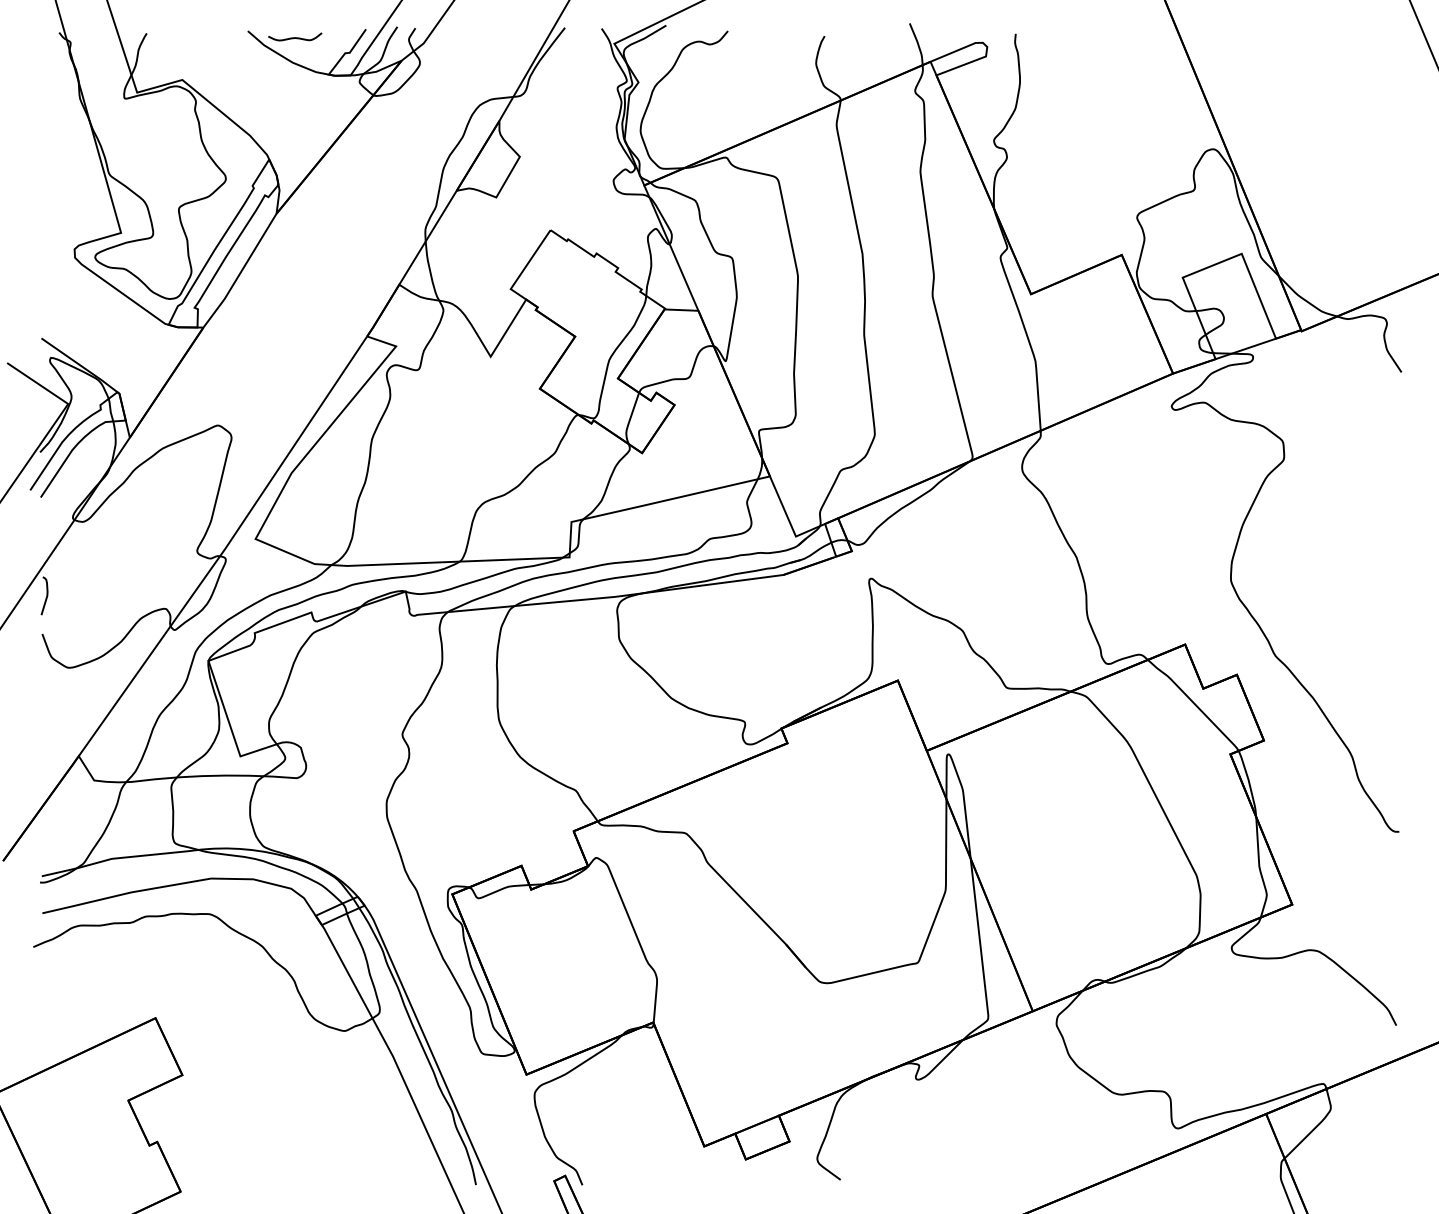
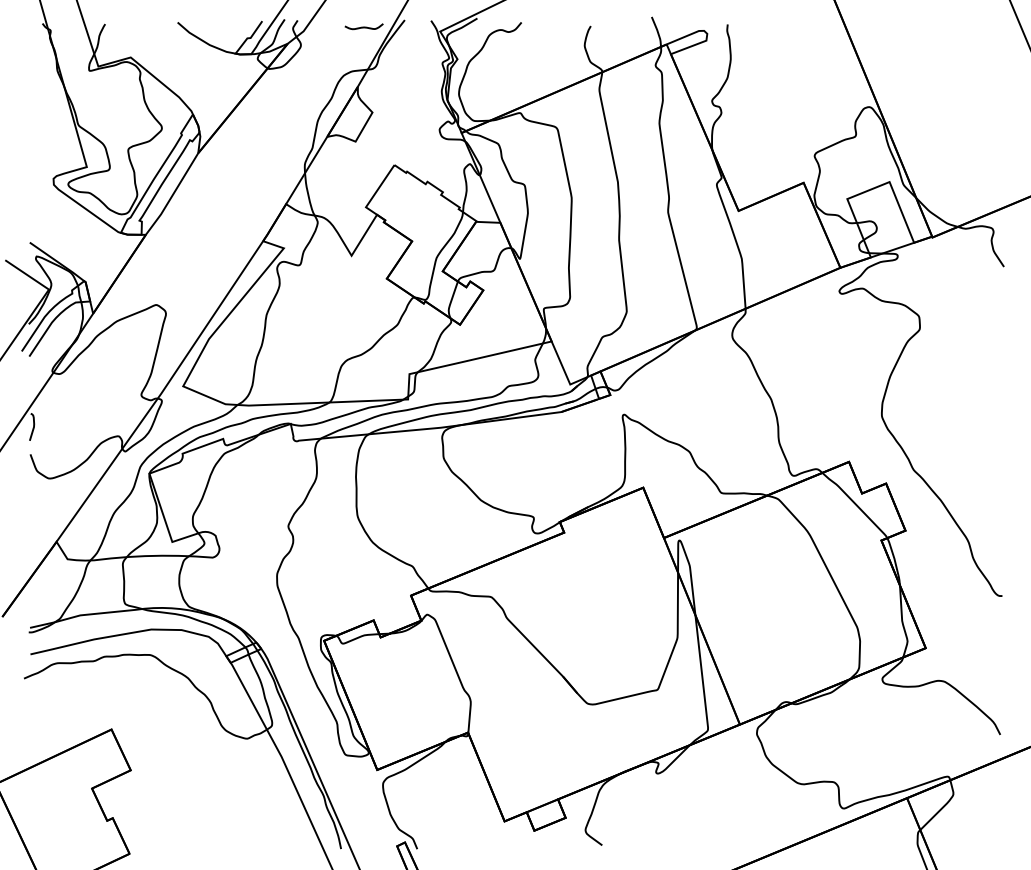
curve: (295, 37) -> (364, 27), moved

